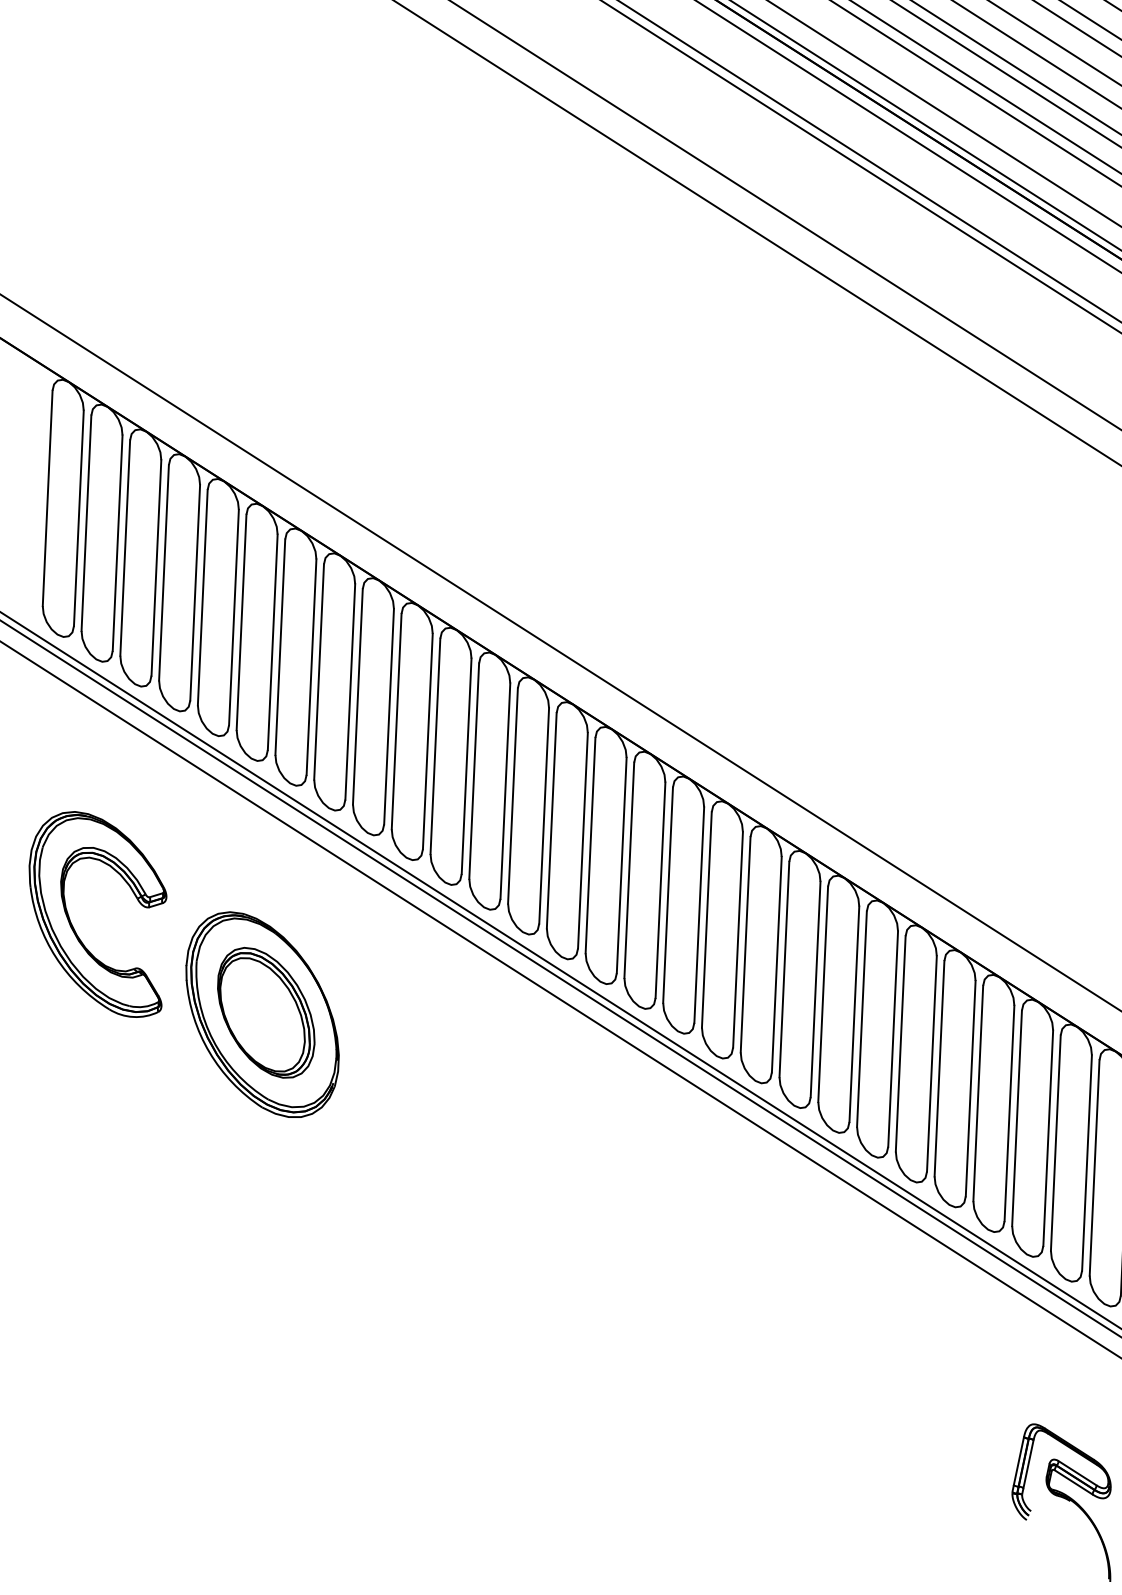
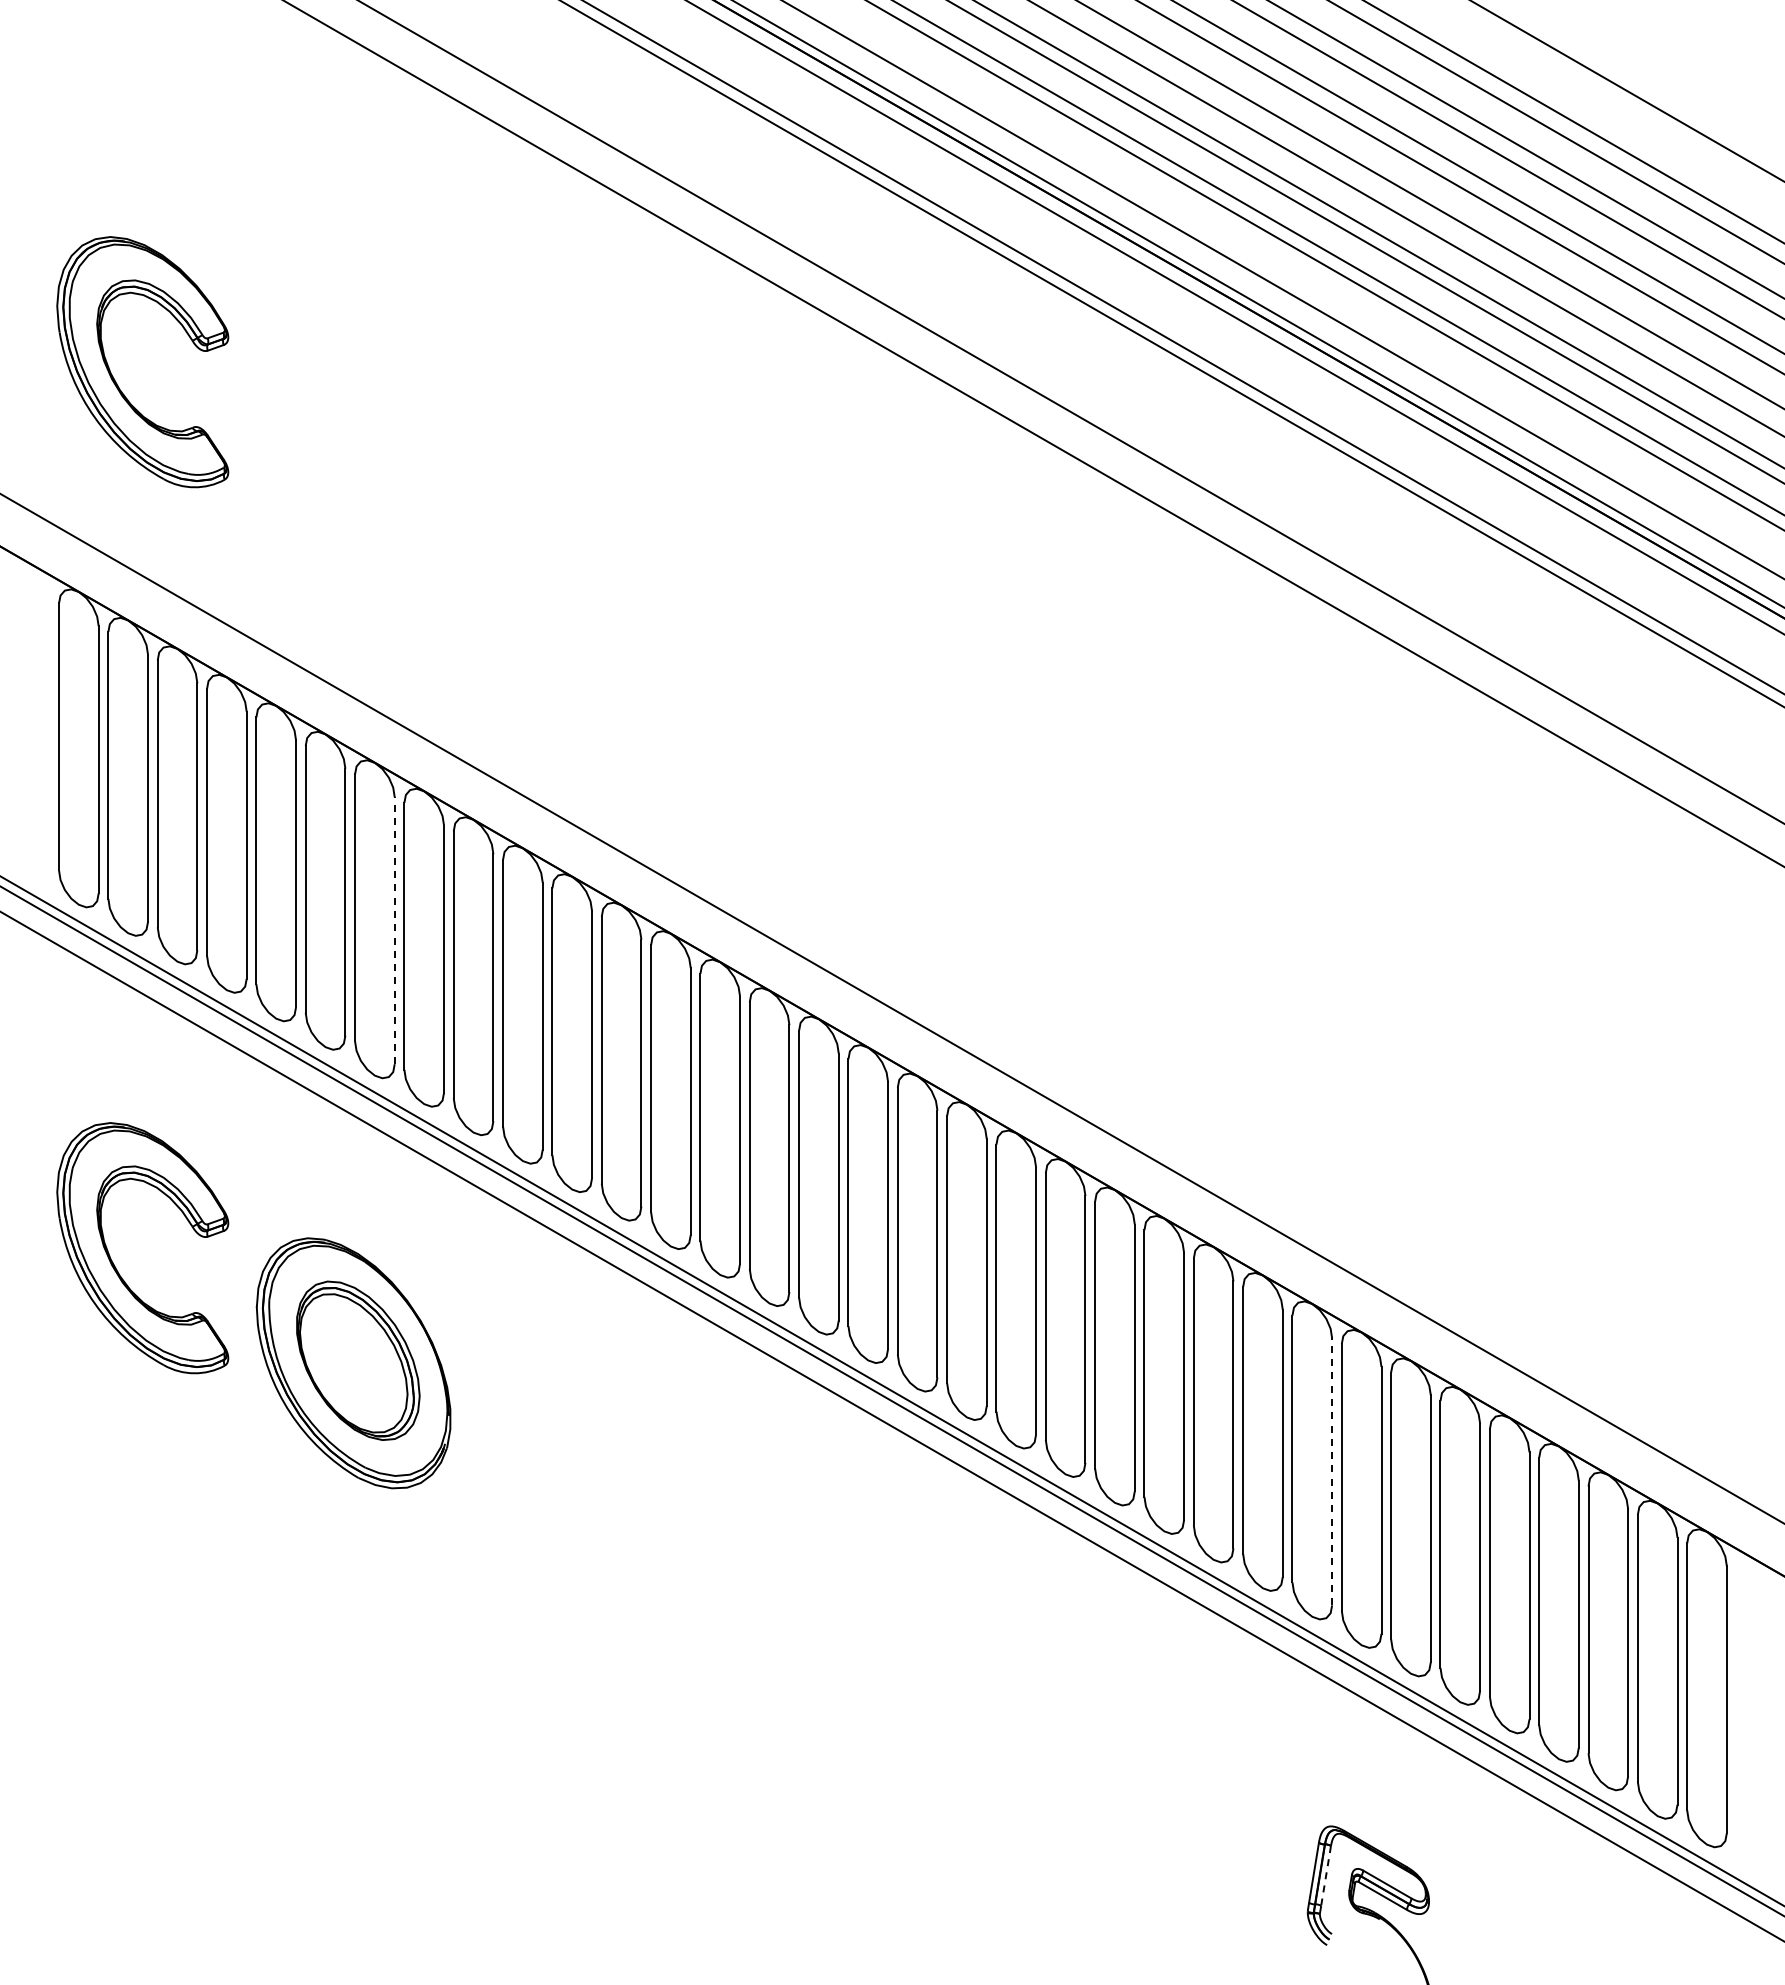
part: (104, 209) -> (113, 376), added
line: (311, 666) -> (394, 930), solid -> dashed
line: (1048, 1137) -> (1332, 1471), solid -> dashed
line: (1028, 1464) -> (1325, 1876), solid -> dashed

